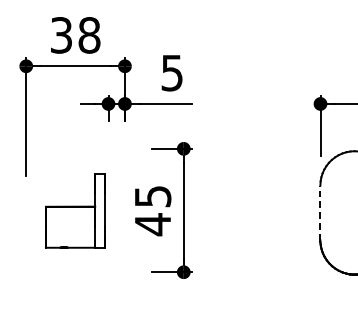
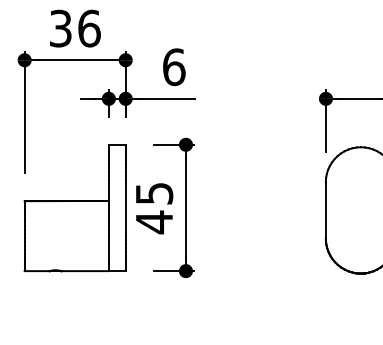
text: (89, 35) -> (89, 28), 38 -> 36
text: (172, 73) -> (174, 67), 5 -> 6
part: (74, 211) -> (74, 208), size x1.67
line: (320, 212) -> (325, 209), dashed -> solid

